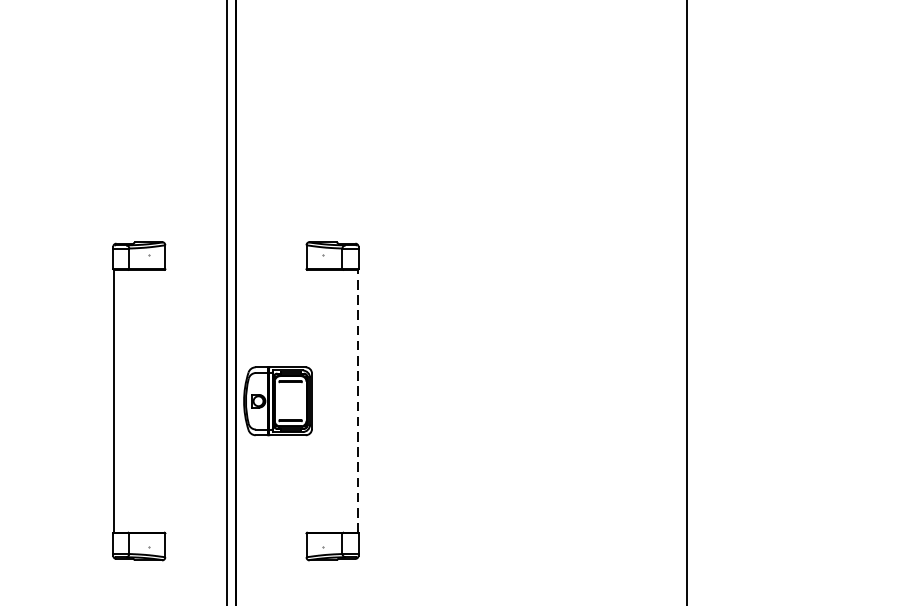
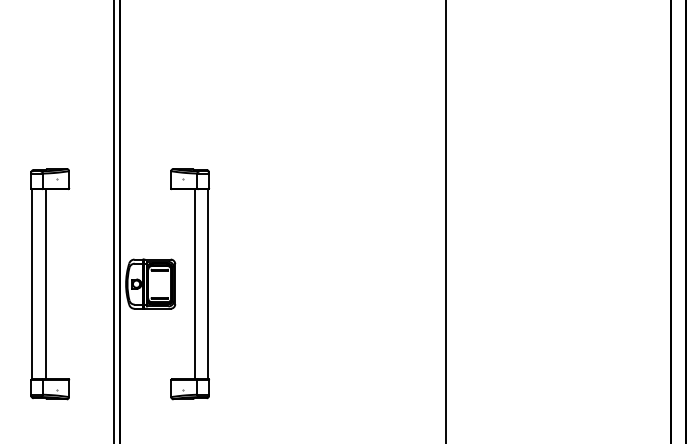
line: (357, 400) -> (208, 283), dashed -> solid
line: (132, 401) -> (45, 284), added
line: (338, 401) -> (194, 284), added

